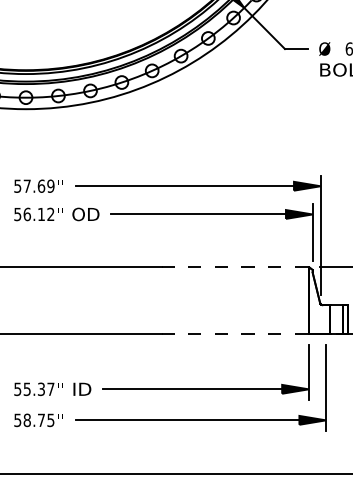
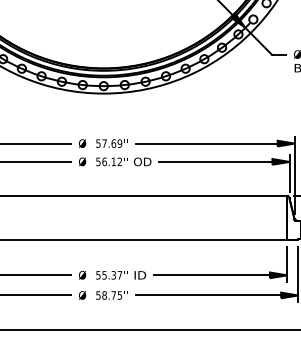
line: (235, 267) -> (239, 196), dashed -> solid
line: (235, 334) -> (239, 239), dashed -> solid

